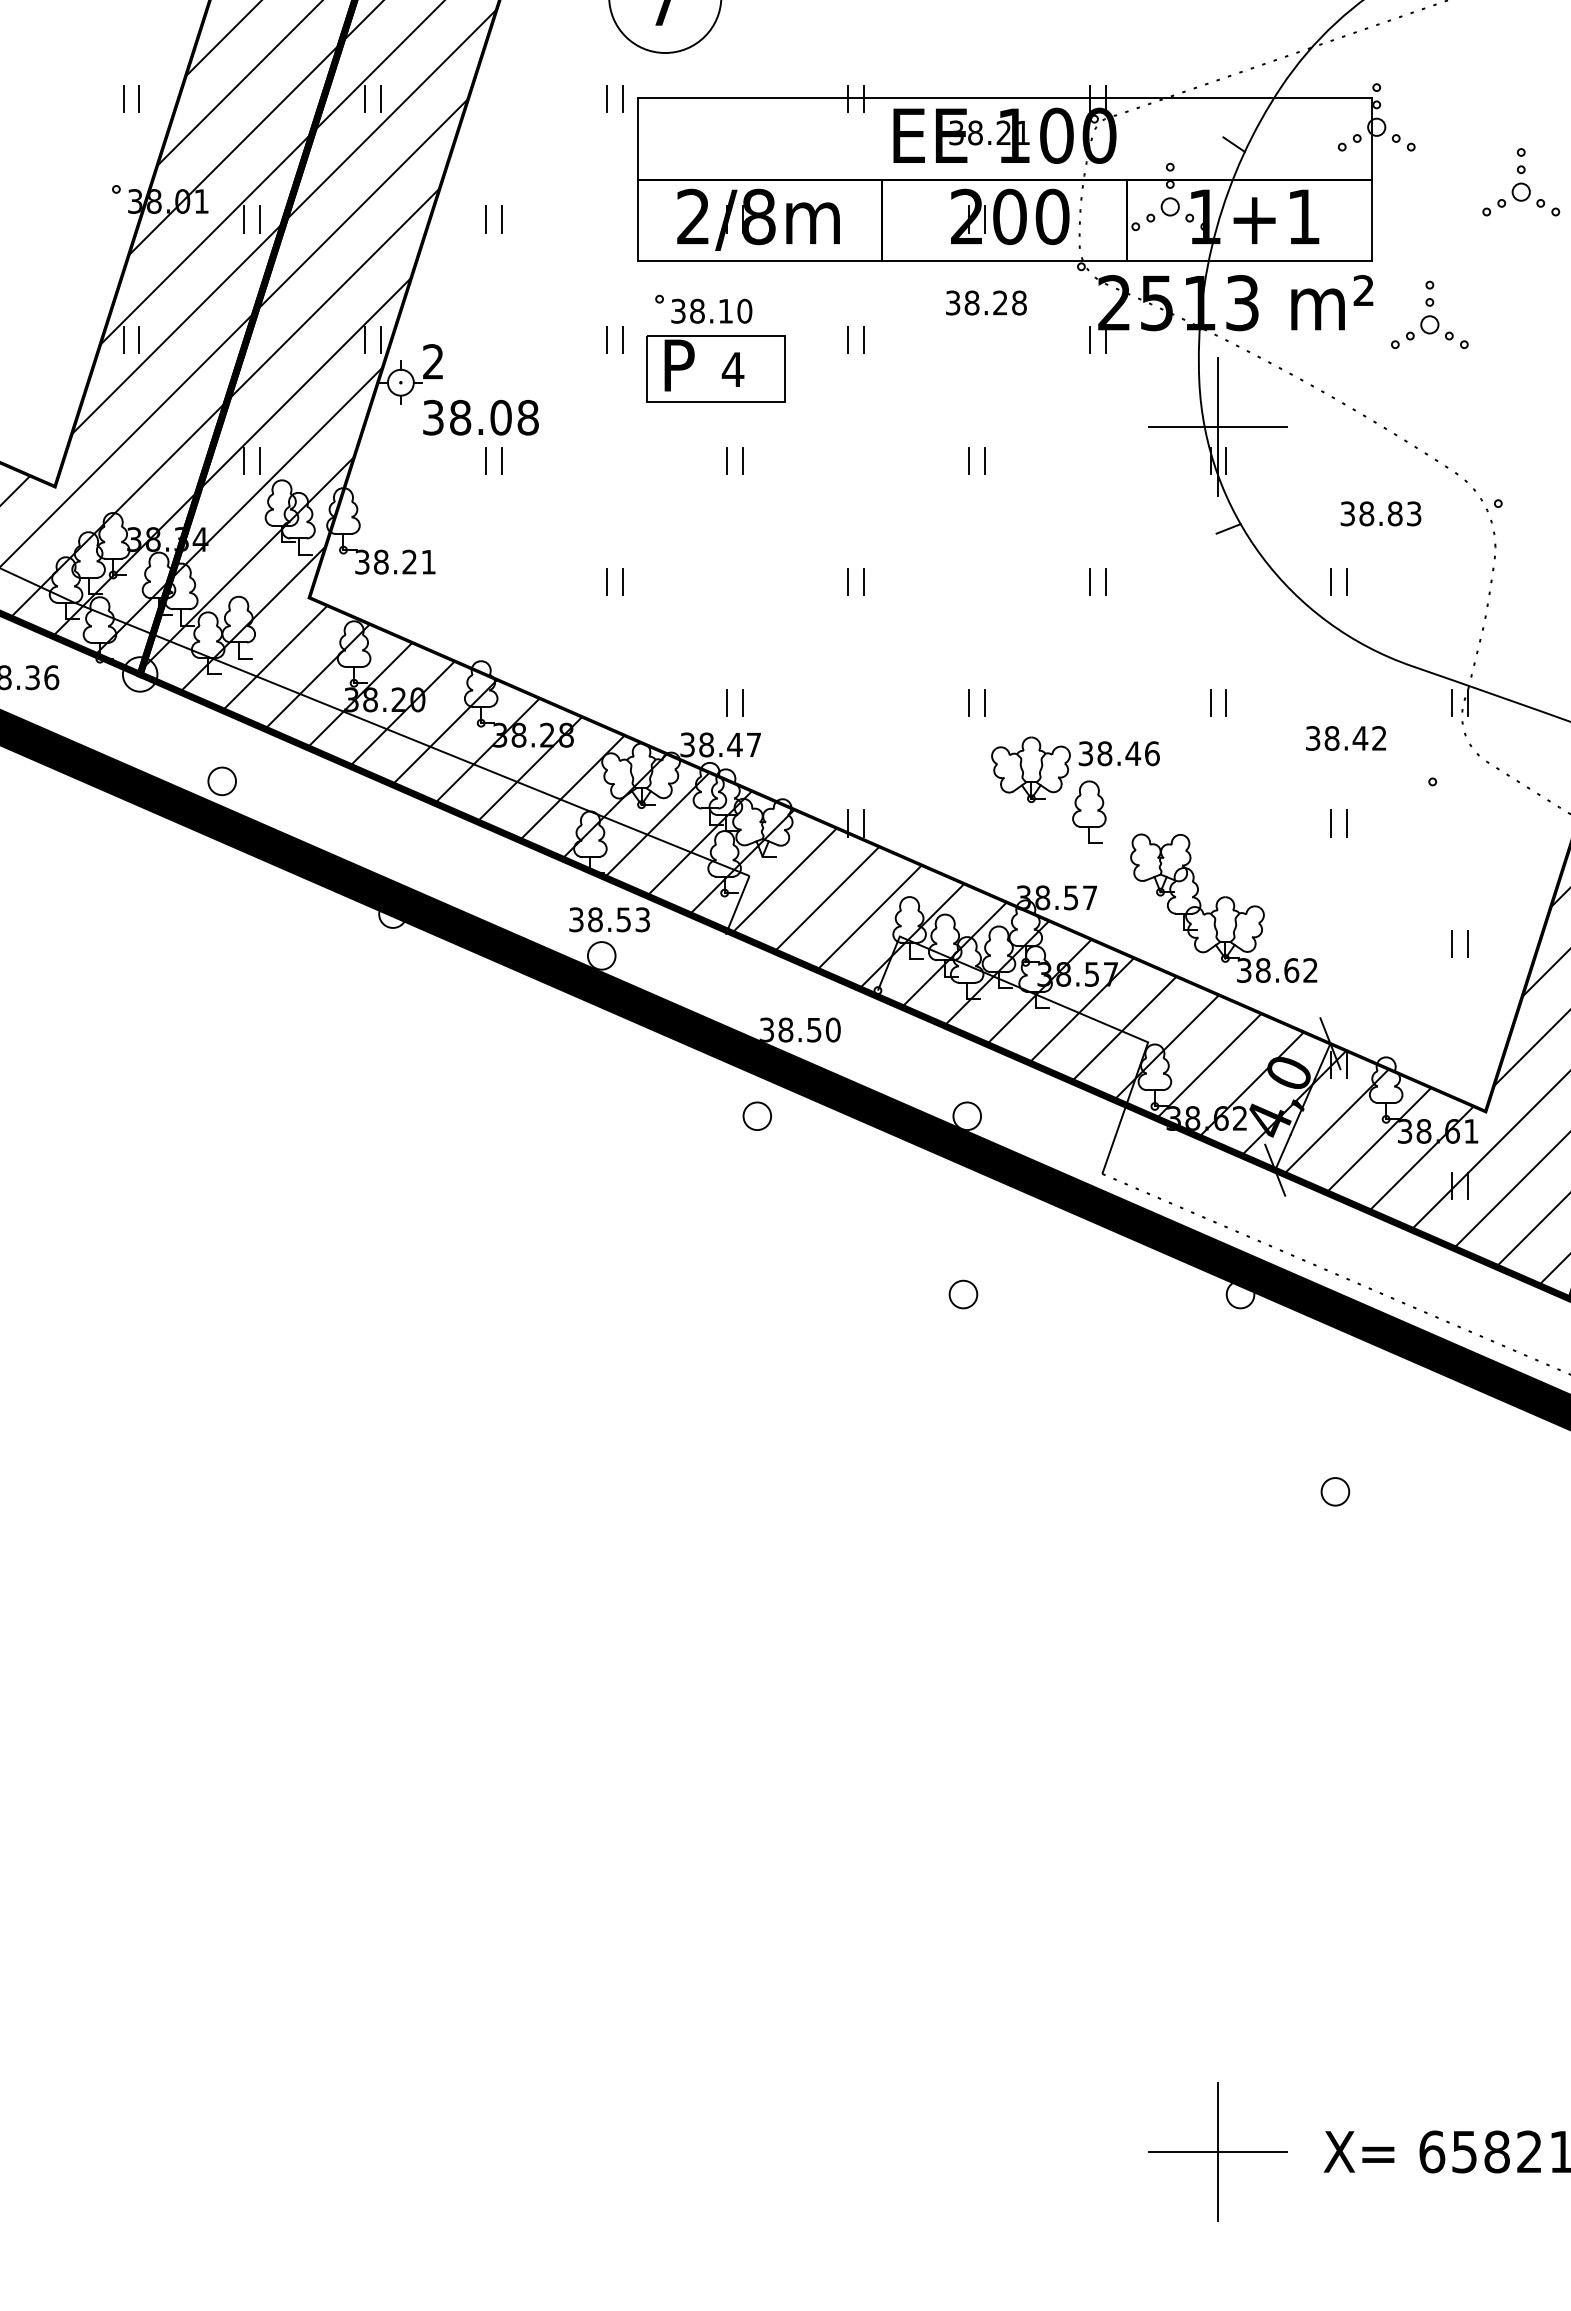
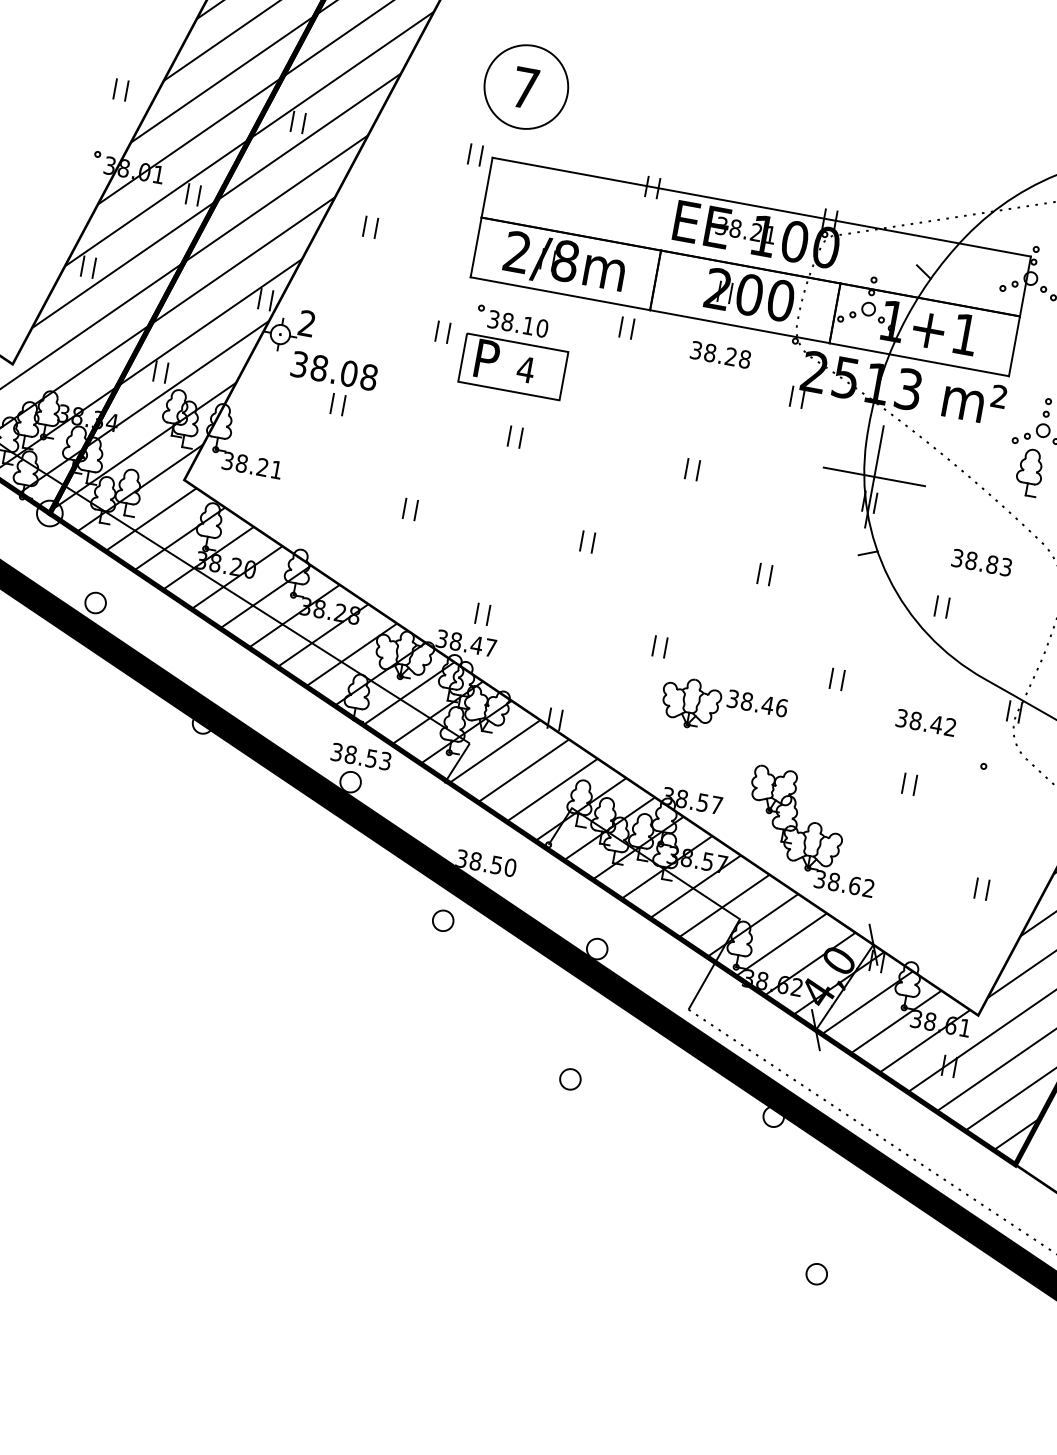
part: (848, 339) -> (621, 326), moved
part: (1089, 811) -> (1030, 471), moved

